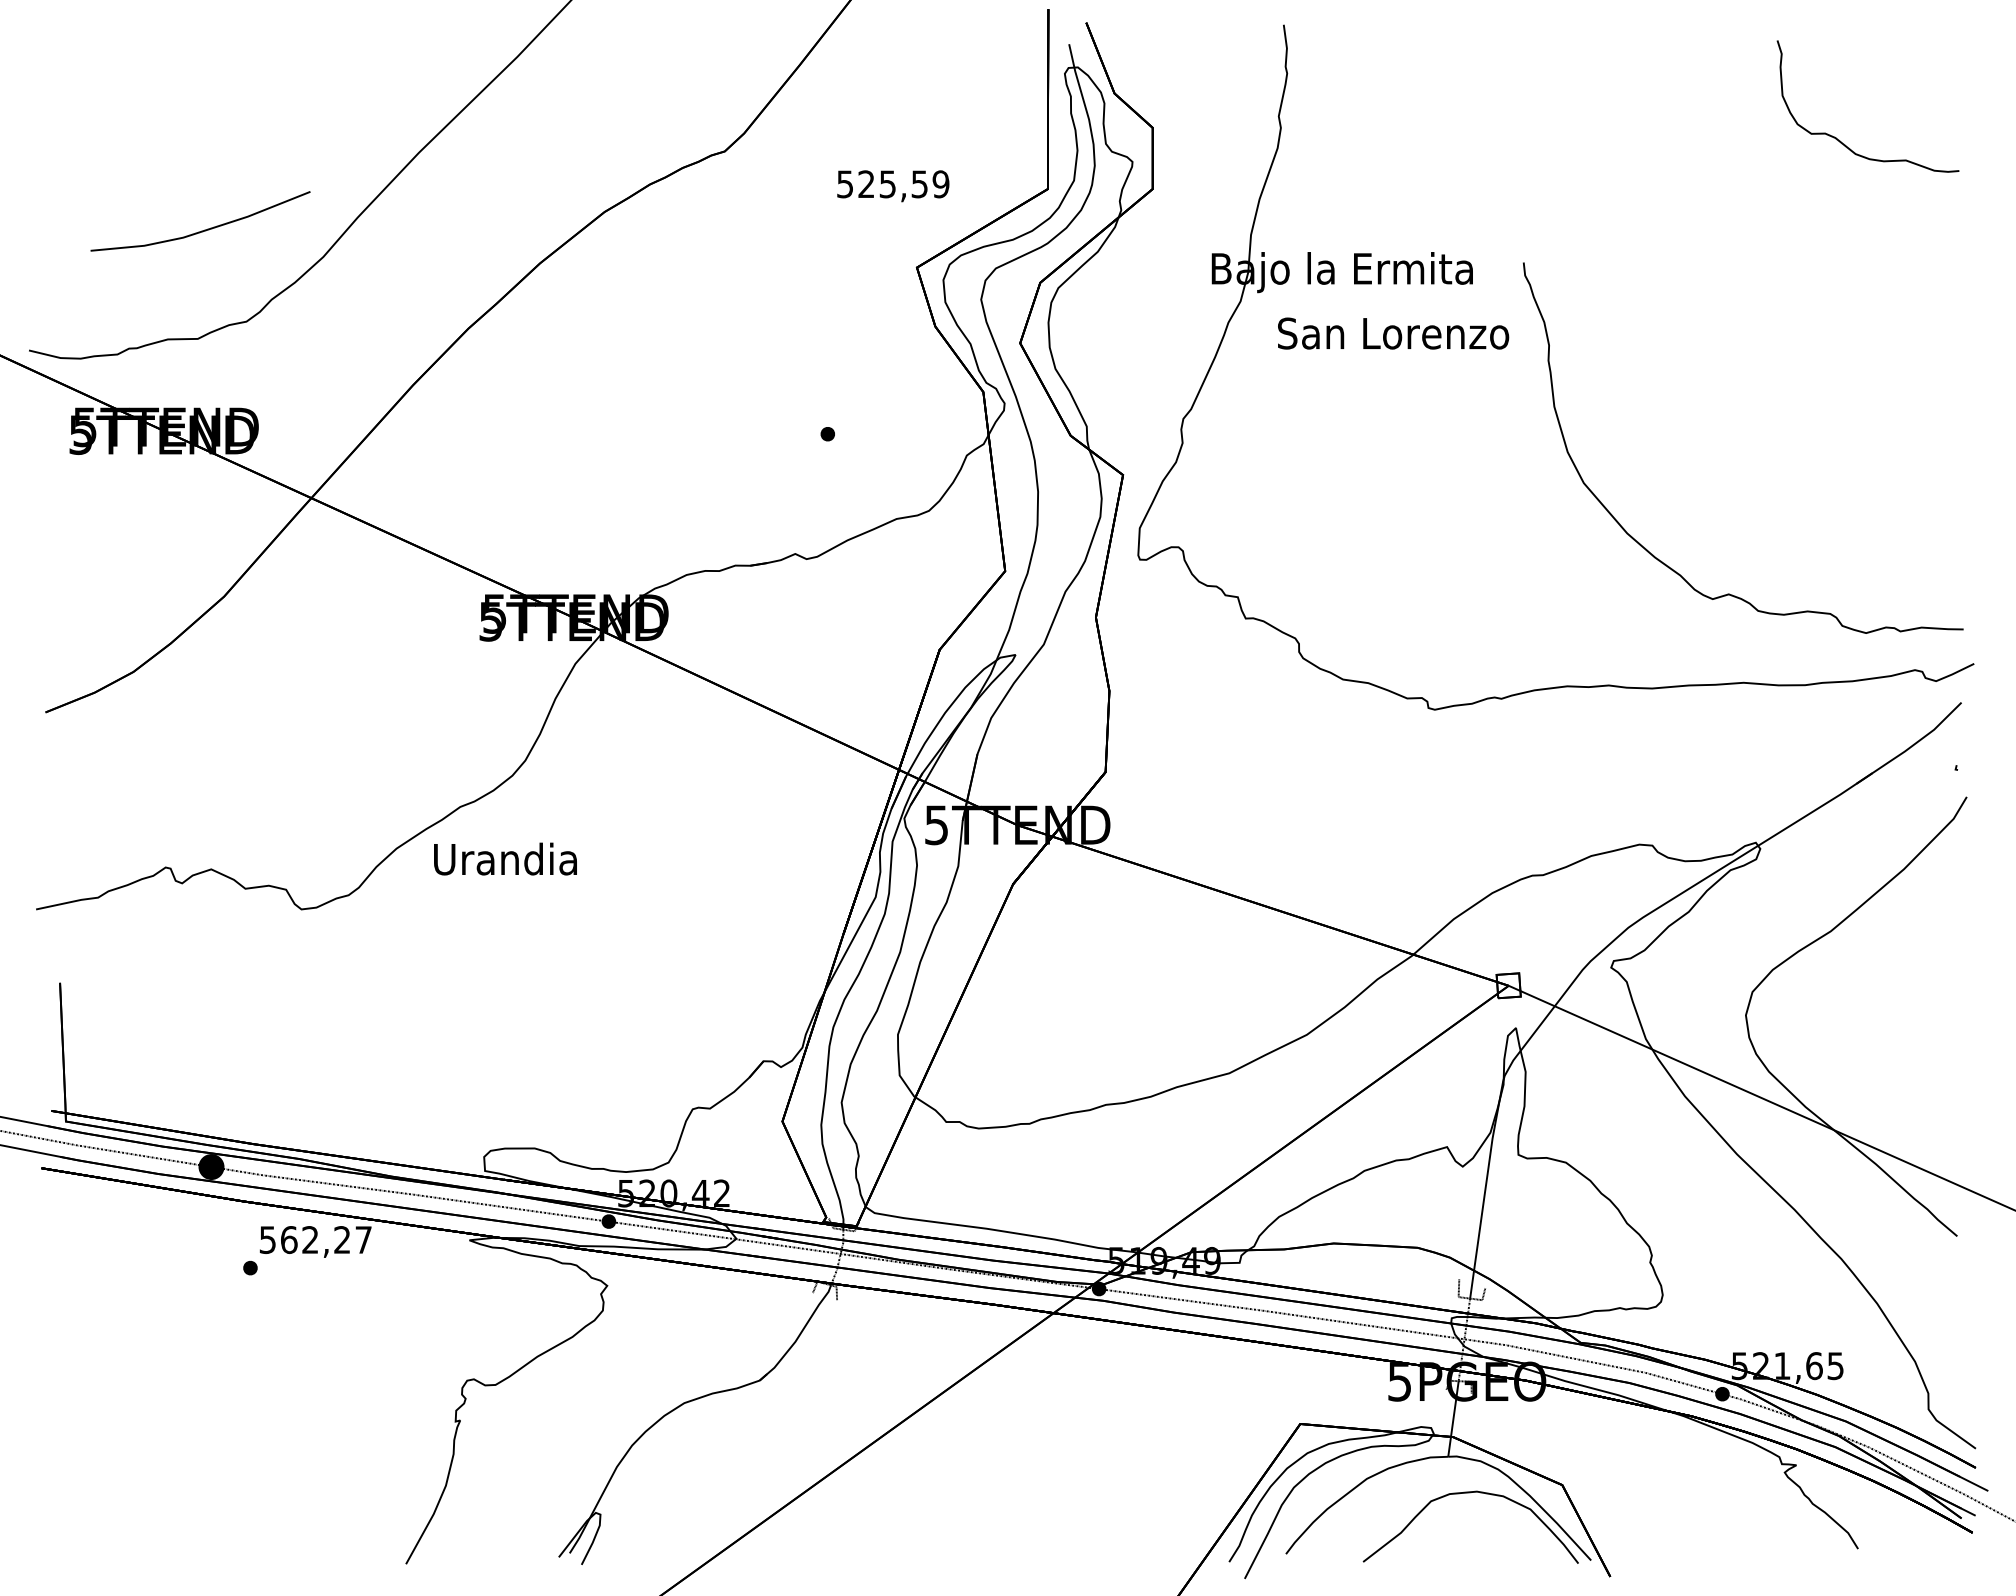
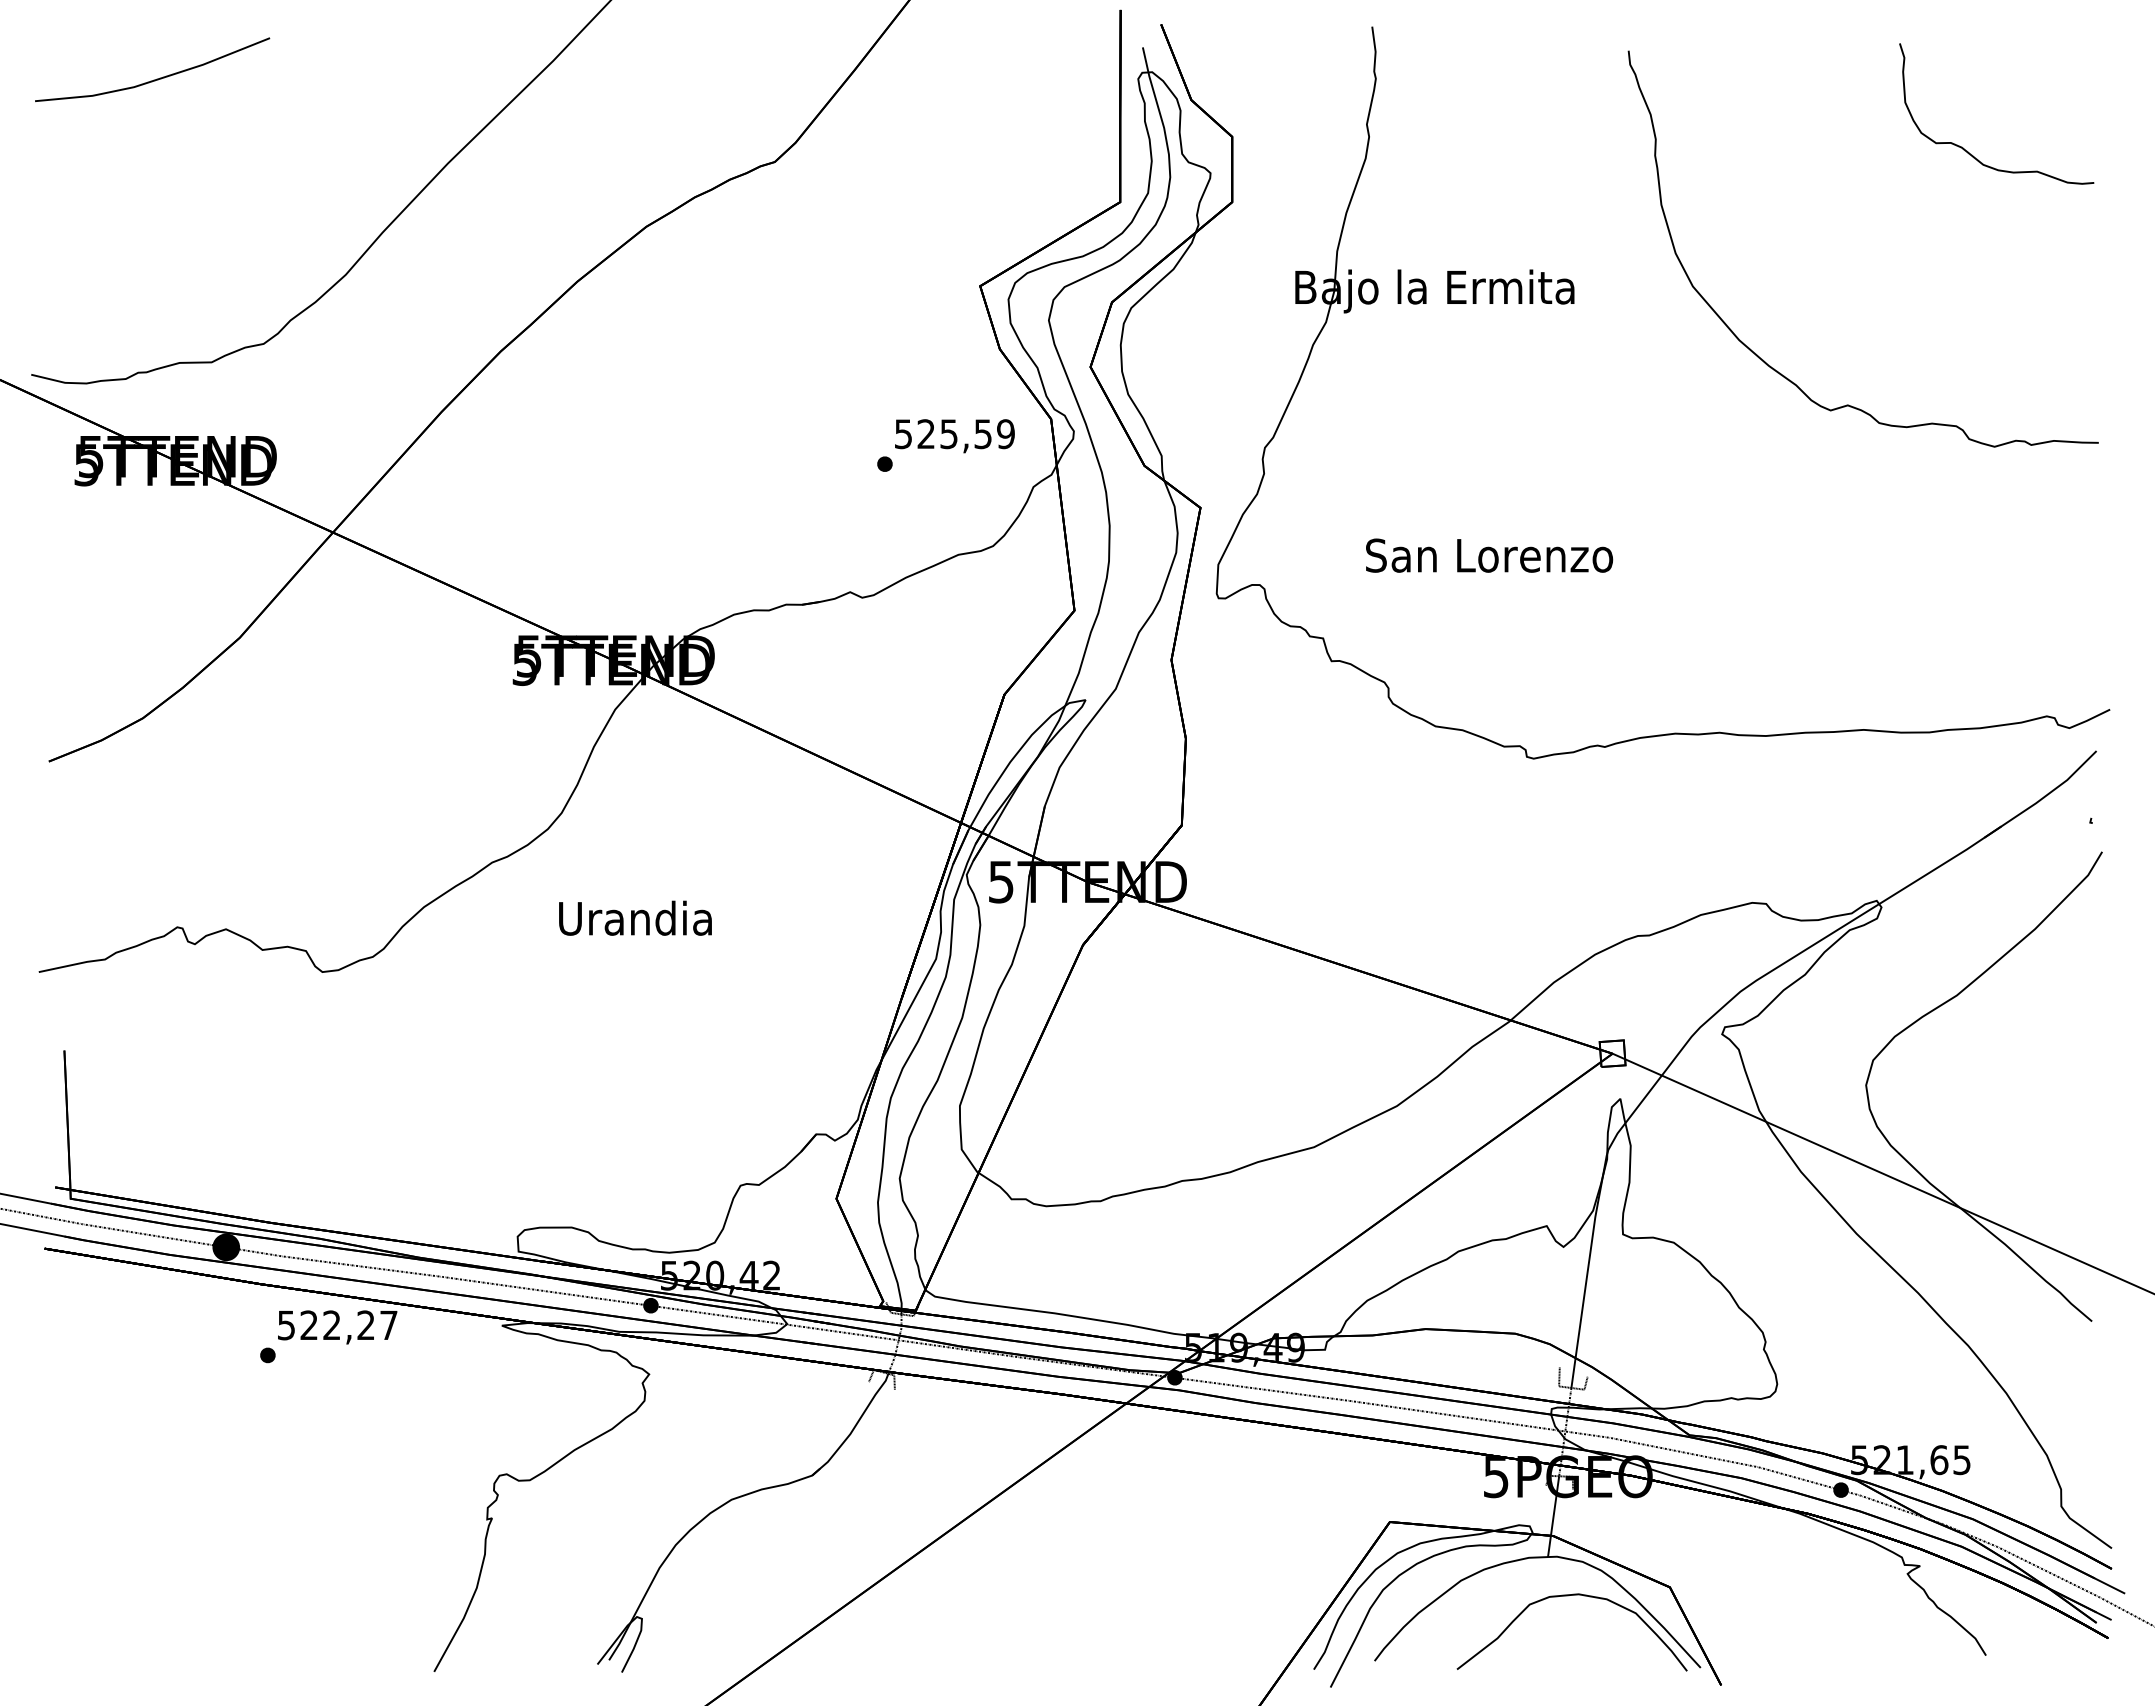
text: (892, 186) -> (954, 436), moved
line: (204, 229) -> (156, 78), moved
text: (1393, 333) -> (1489, 555), moved
curve: (1662, 561) -> (1777, 370), moved
text: (505, 858) -> (635, 917), moved
text: (289, 1240) -> (309, 1325), 562,27 -> 522,27

